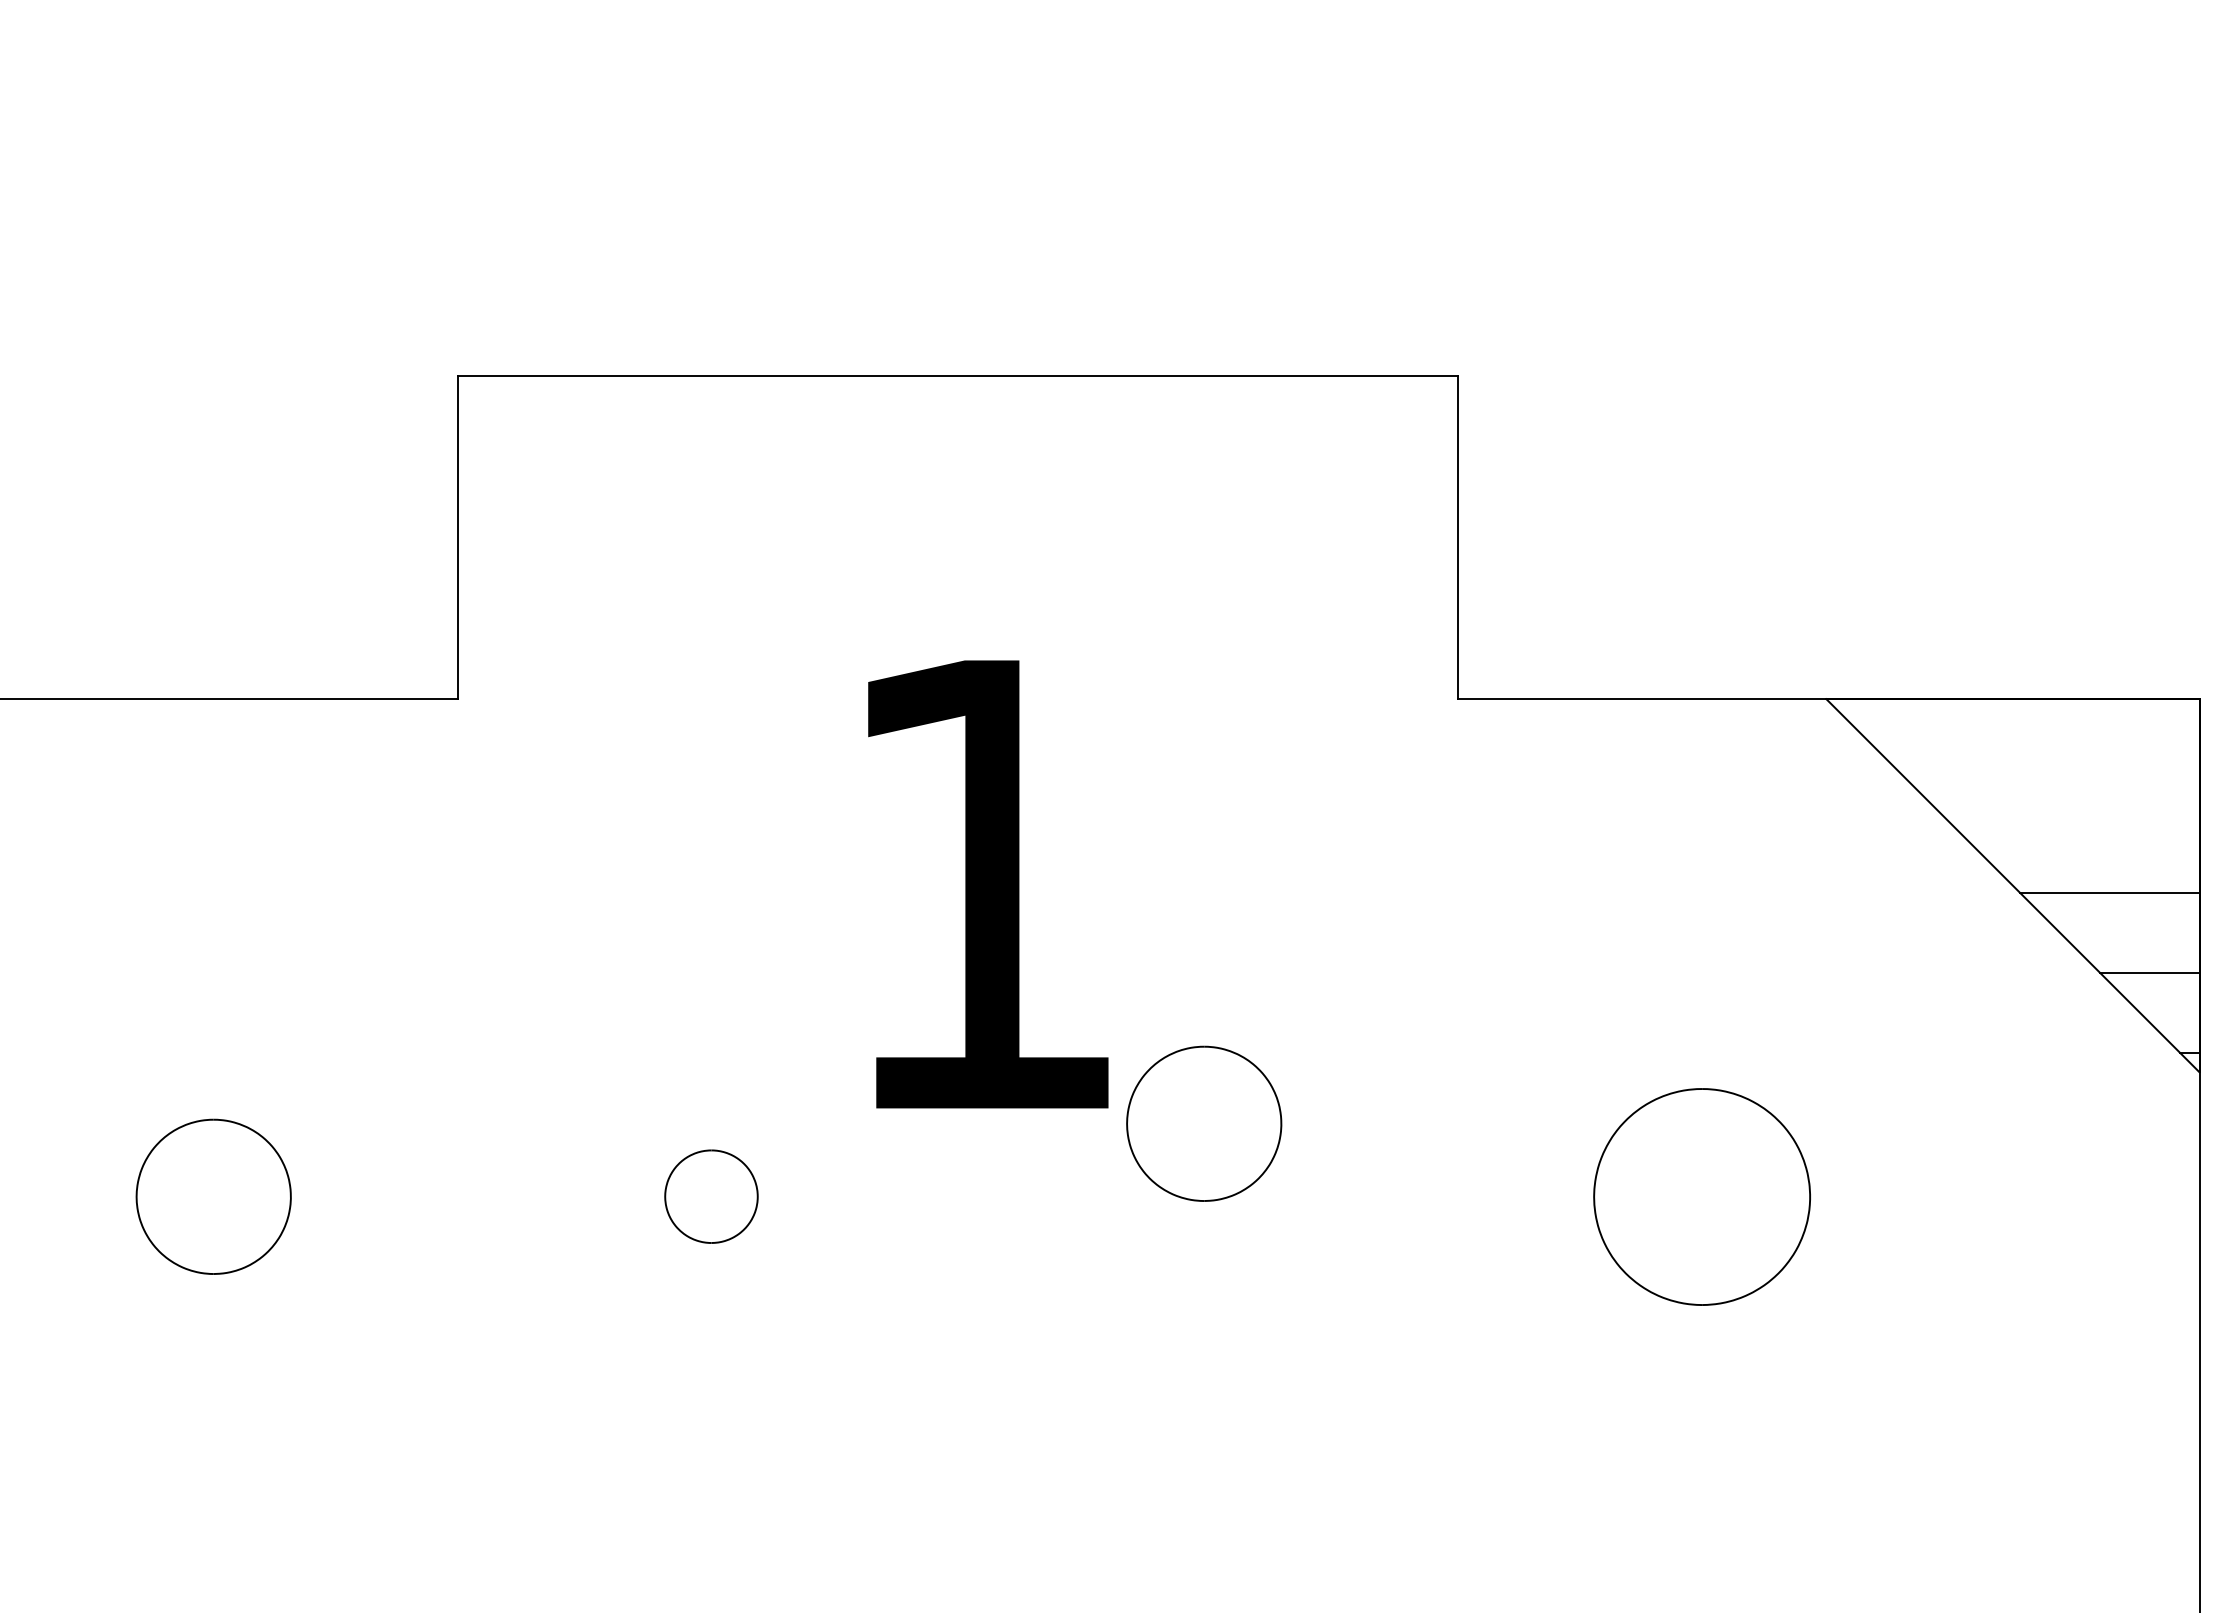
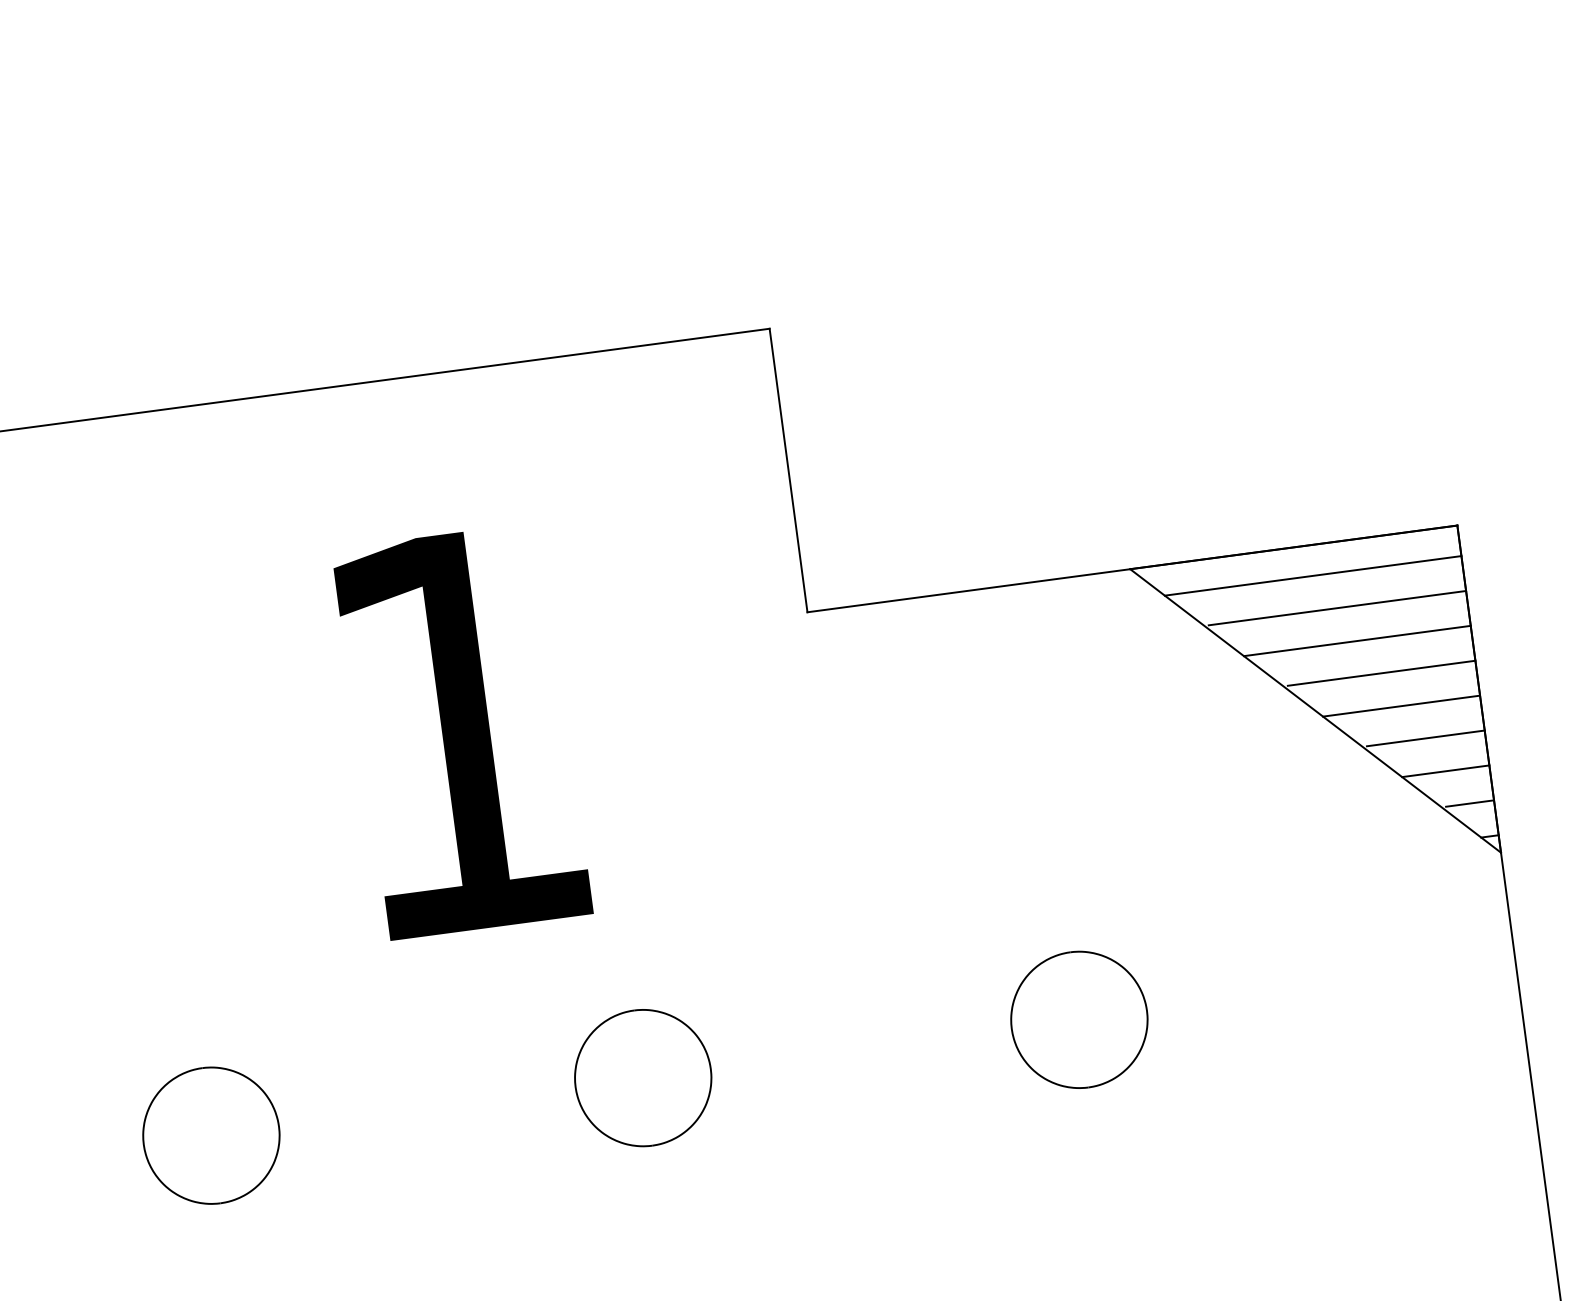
line: (2030, 734) -> (1313, 576), added
line: (2052, 773) -> (1337, 607), added
line: (2069, 813) -> (1356, 640), added
line: (2092, 853) -> (1381, 673), added
text: (988, 884) -> (462, 731), moved
line: (2132, 933) -> (1425, 738), added
line: (2171, 1012) -> (1469, 803), added
part: (1204, 1123) -> (643, 1077), moved
part: (711, 1196) -> (211, 1135), size x1.67
part: (1701, 1196) -> (1078, 1019), size x0.71

